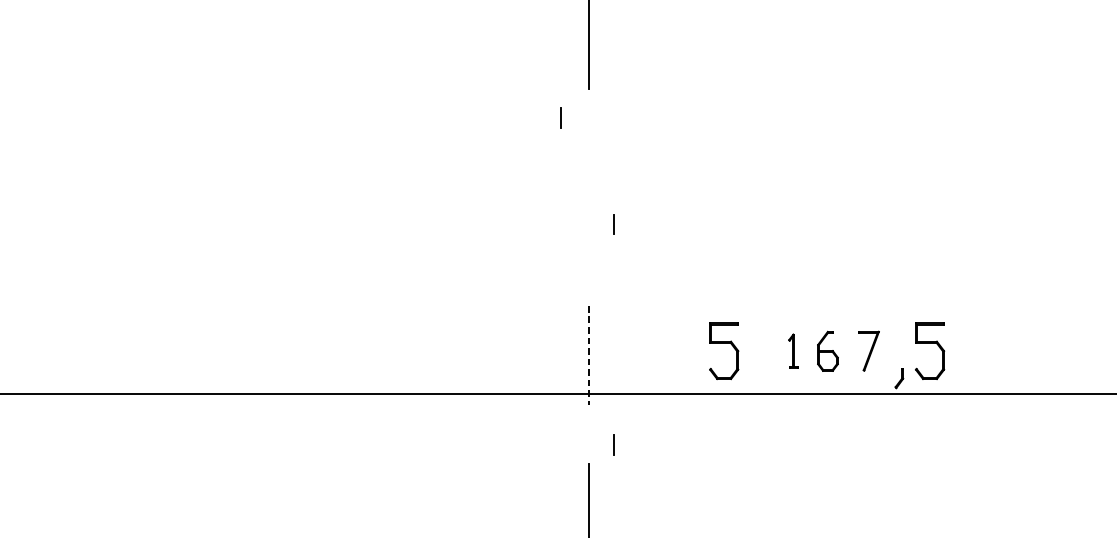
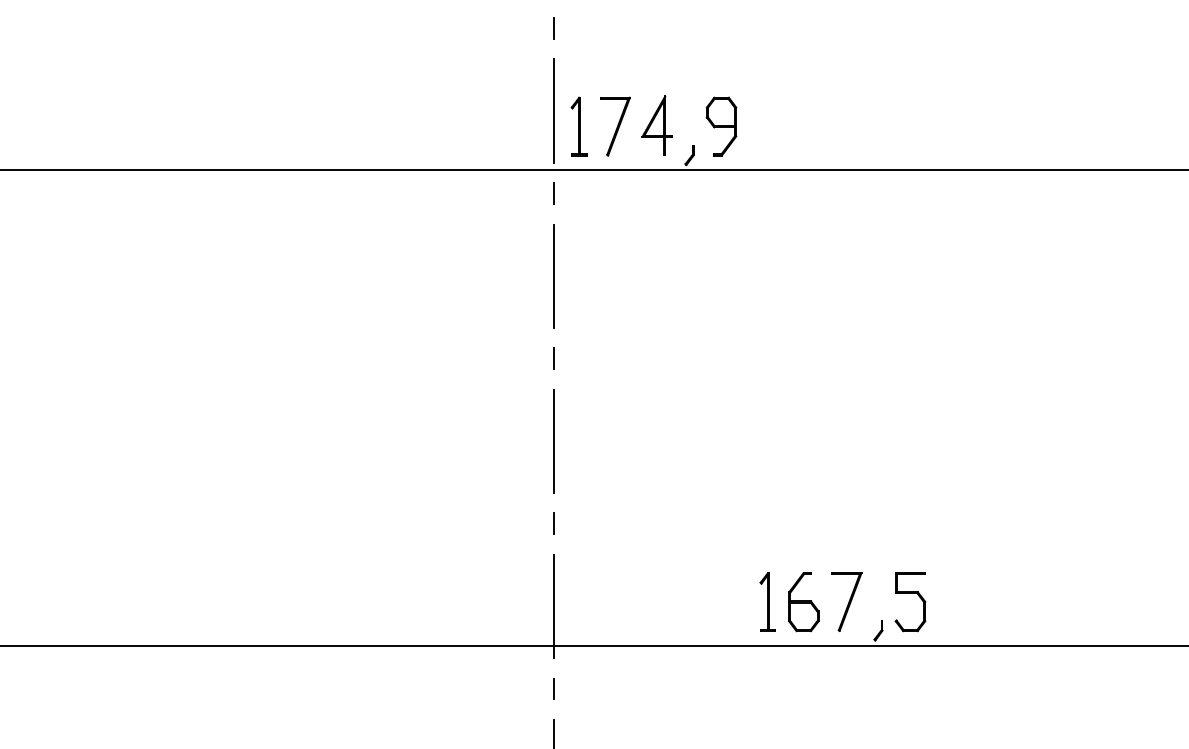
line: (560, 118) -> (553, 358), moved
line: (589, 196) -> (554, 440), added
line: (613, 224) -> (553, 523), moved
part: (724, 343) -> (695, 593), removed
part: (793, 350) -> (767, 601), size x1.67
part: (868, 350) -> (846, 601), size x1.43
part: (827, 351) -> (803, 602), size x1.43
line: (589, 355) -> (554, 606), dashed -> solid
line: (613, 444) -> (553, 688), moved

